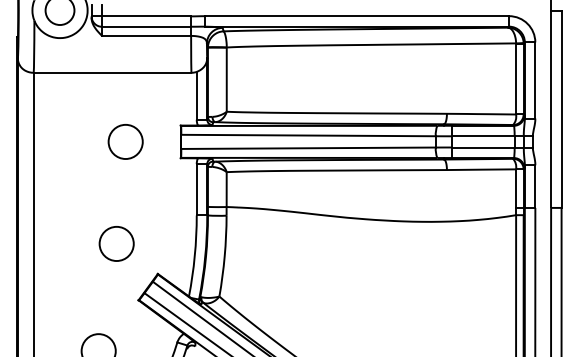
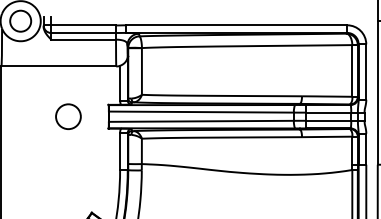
circle: (116, 243) -> (61, 190), removed

